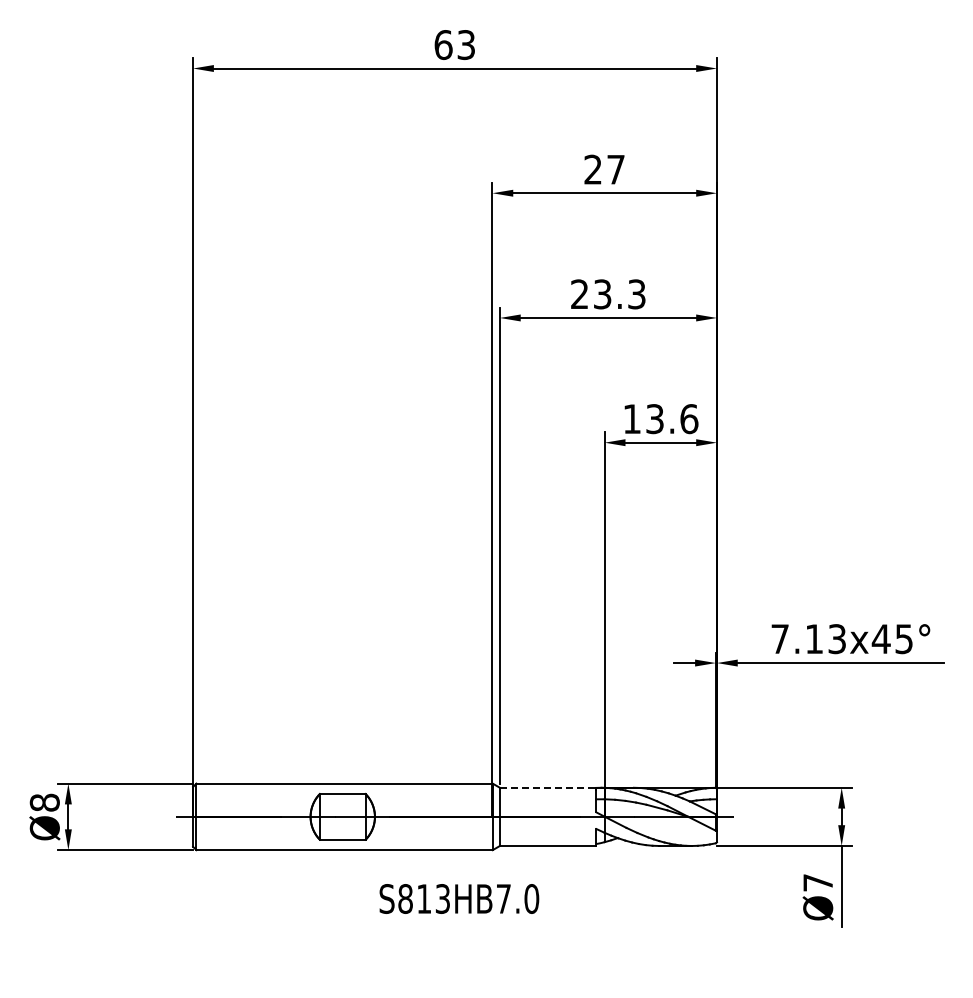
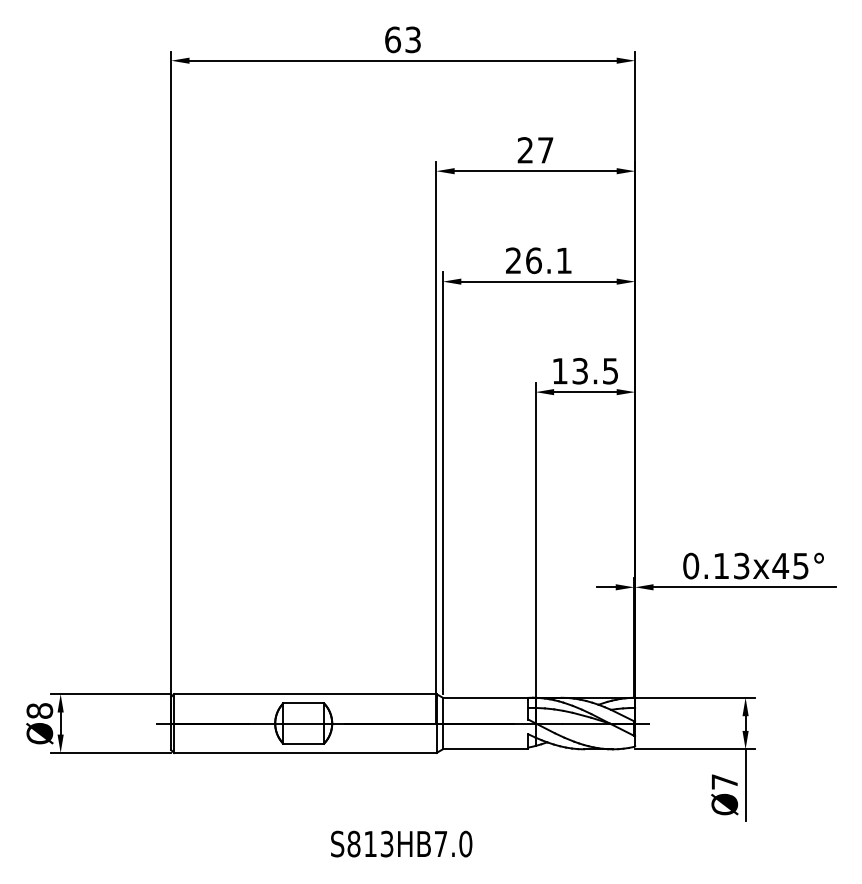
text: (619, 294) -> (548, 260), 23.3 -> 26.1
text: (689, 419) -> (610, 371), 13.6 -> 13.5
text: (780, 639) -> (691, 566), 7.13x45° -> 0.13x45°
line: (548, 787) -> (485, 697), dashed -> solid
text: (459, 898) -> (401, 843), moved

